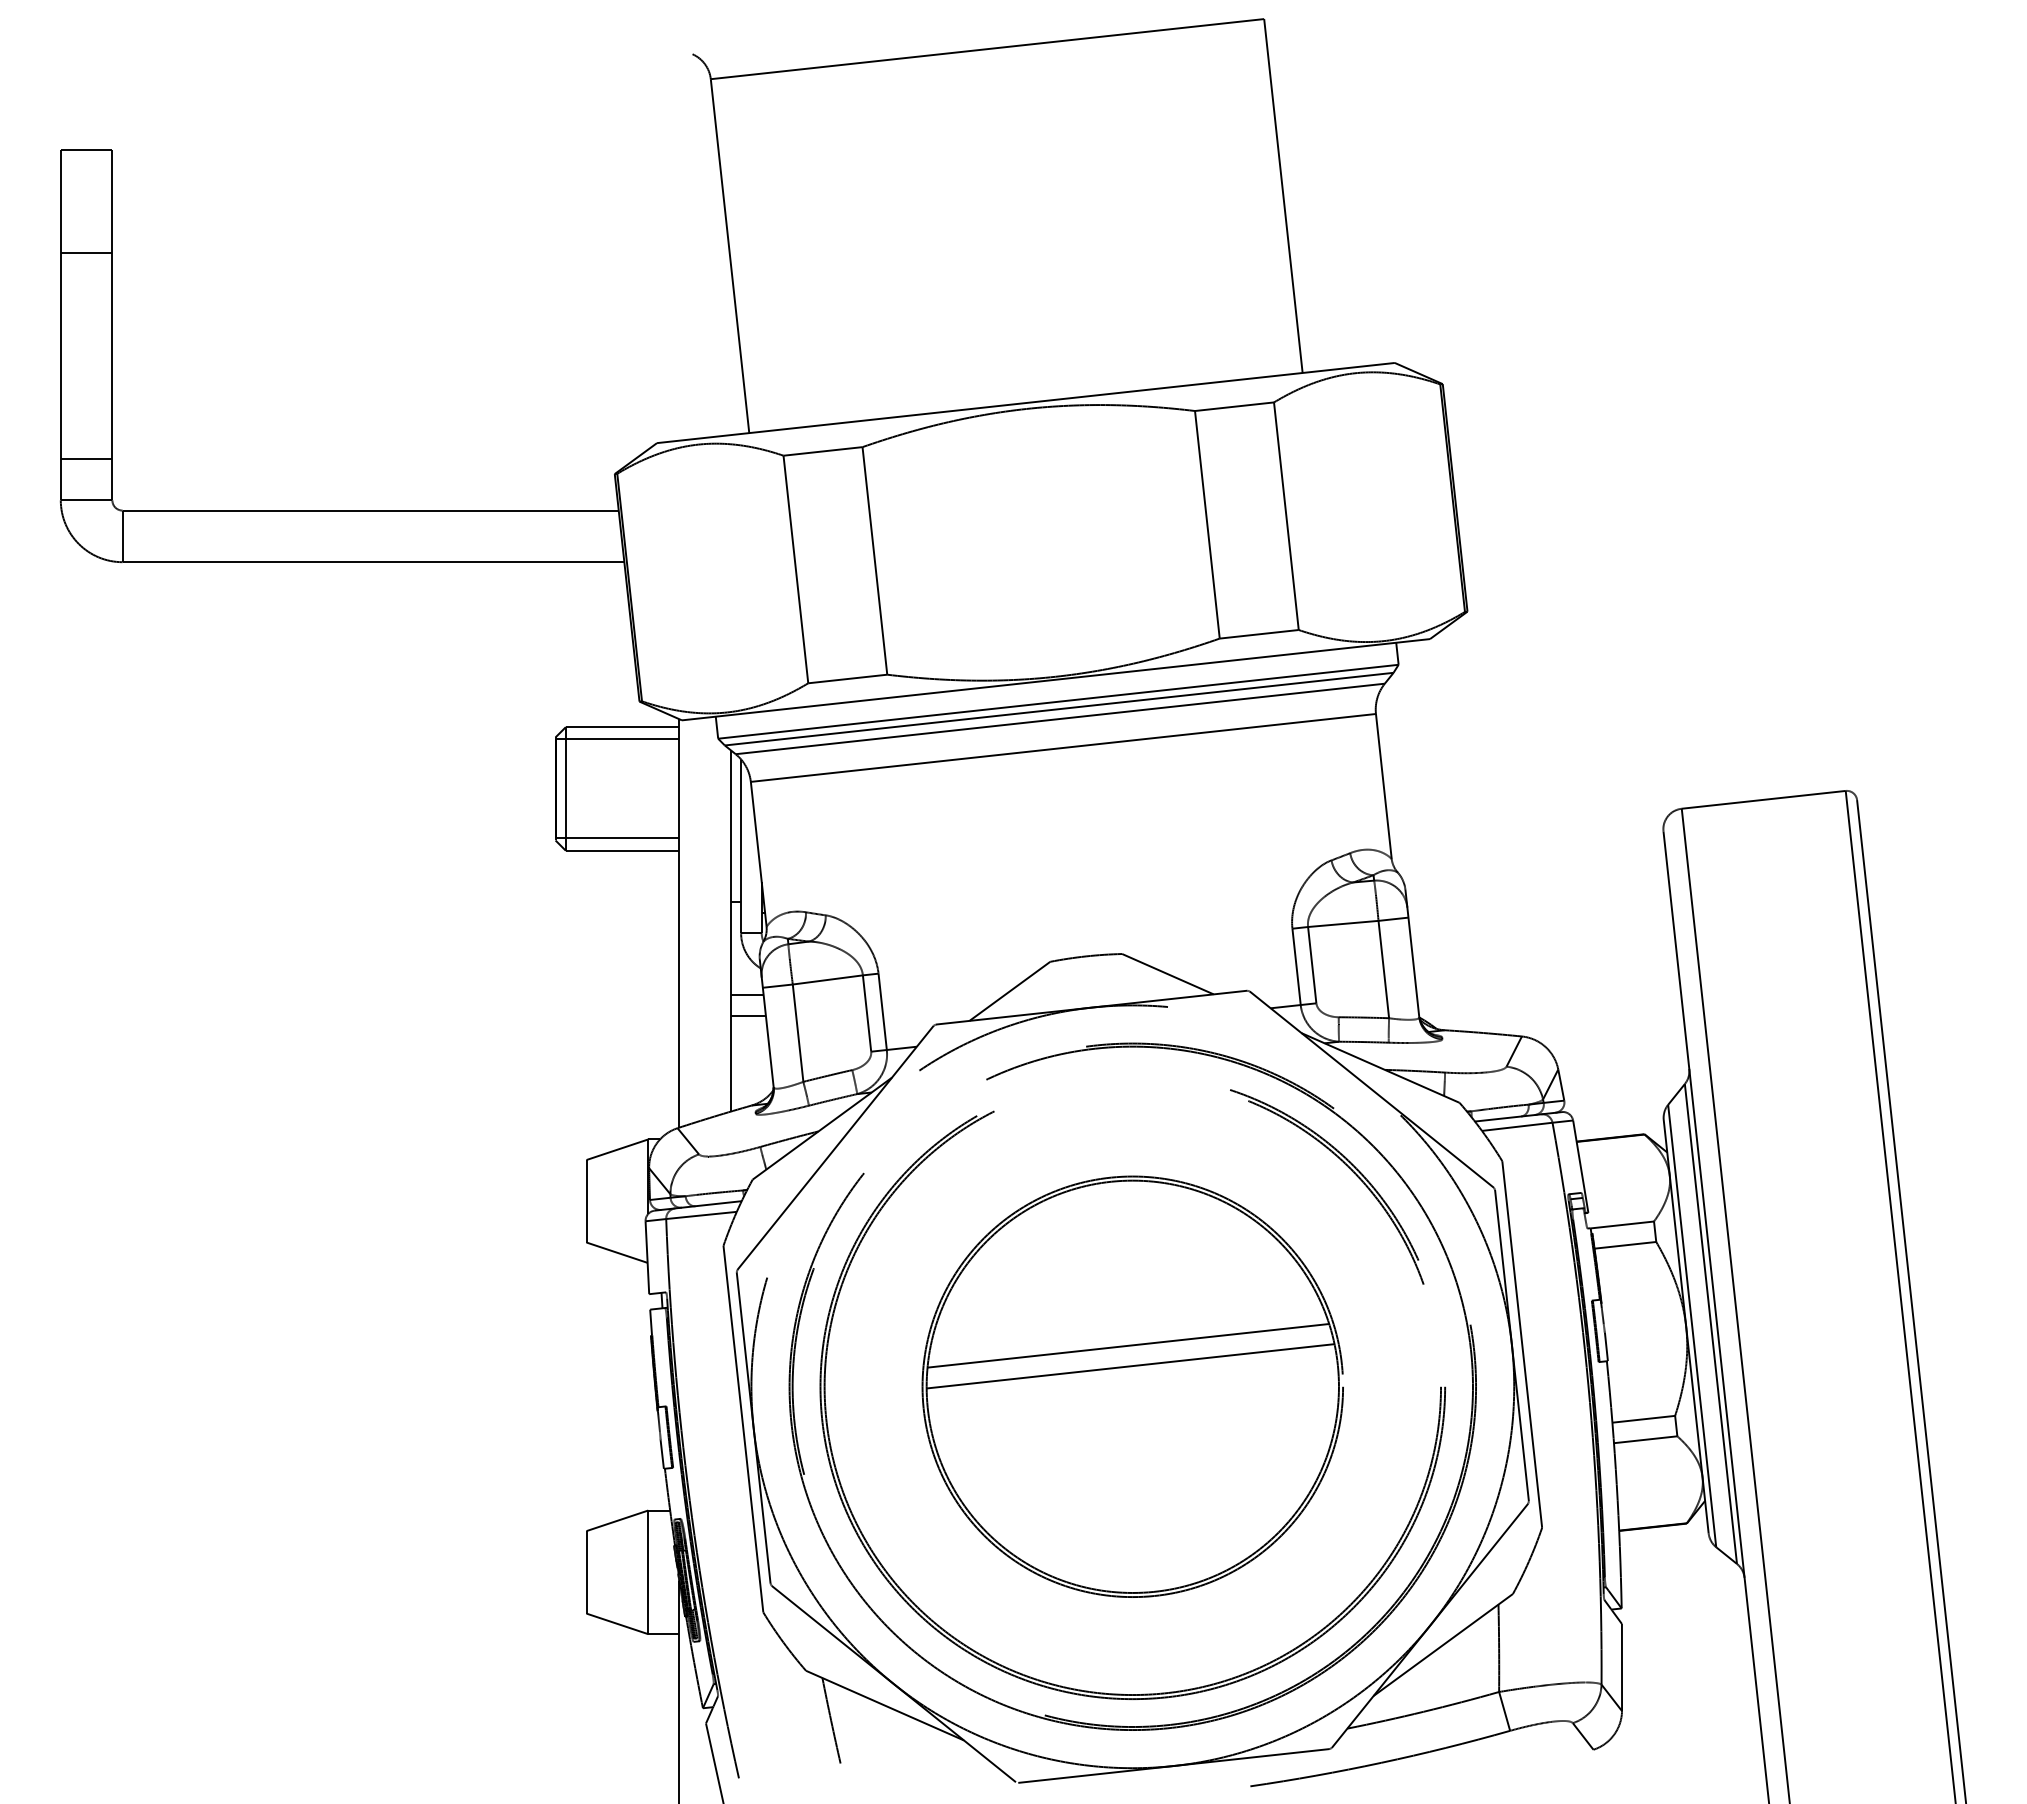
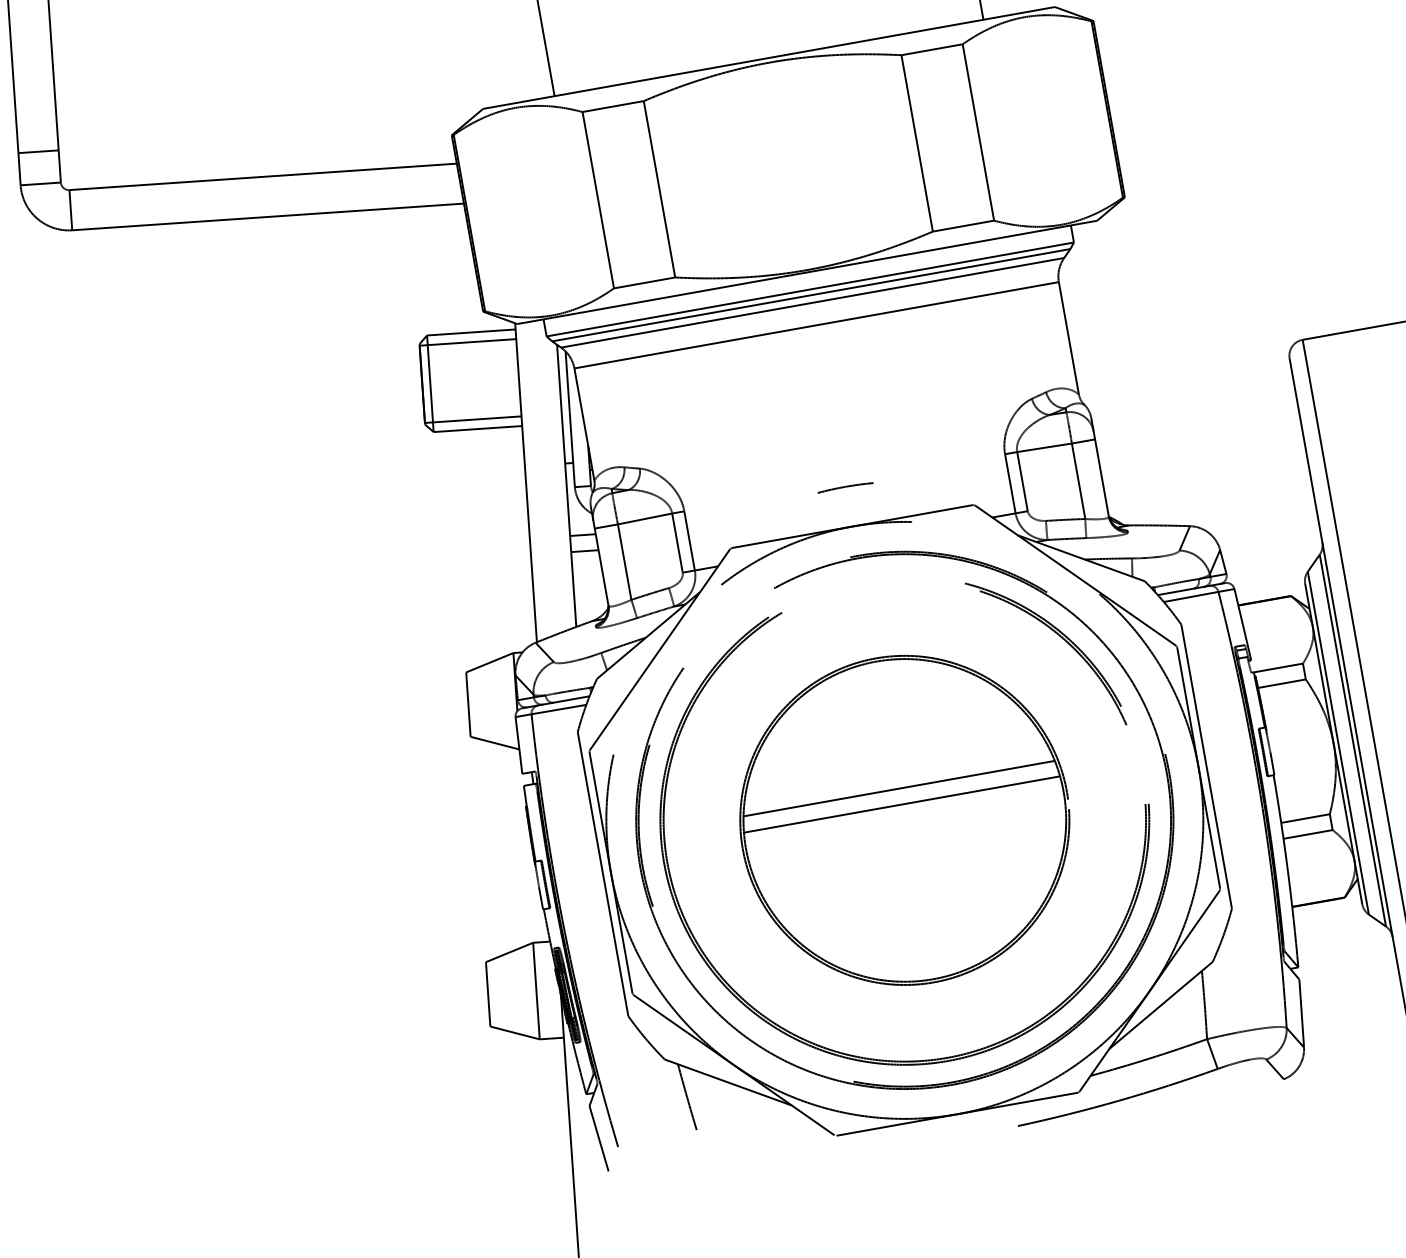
line: (1167, 974) -> (909, 496), removed
line: (1009, 990) -> (787, 517), removed

